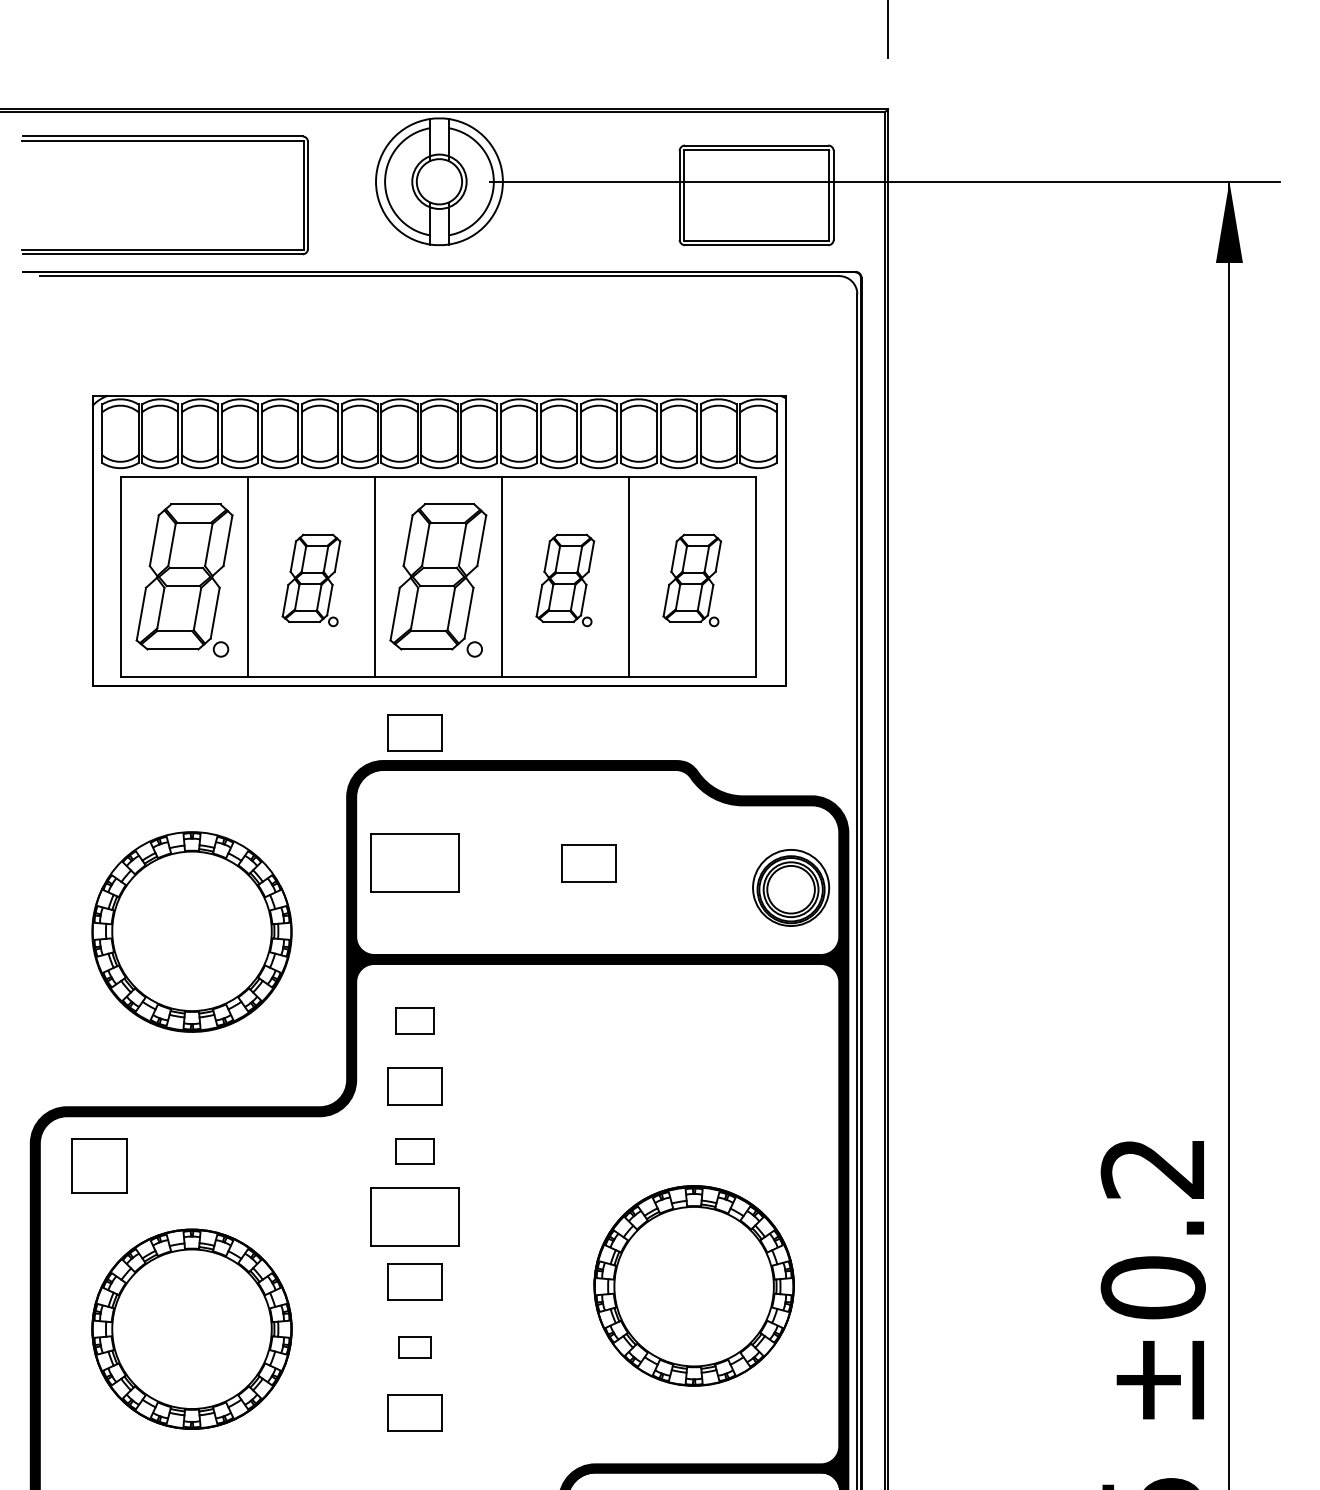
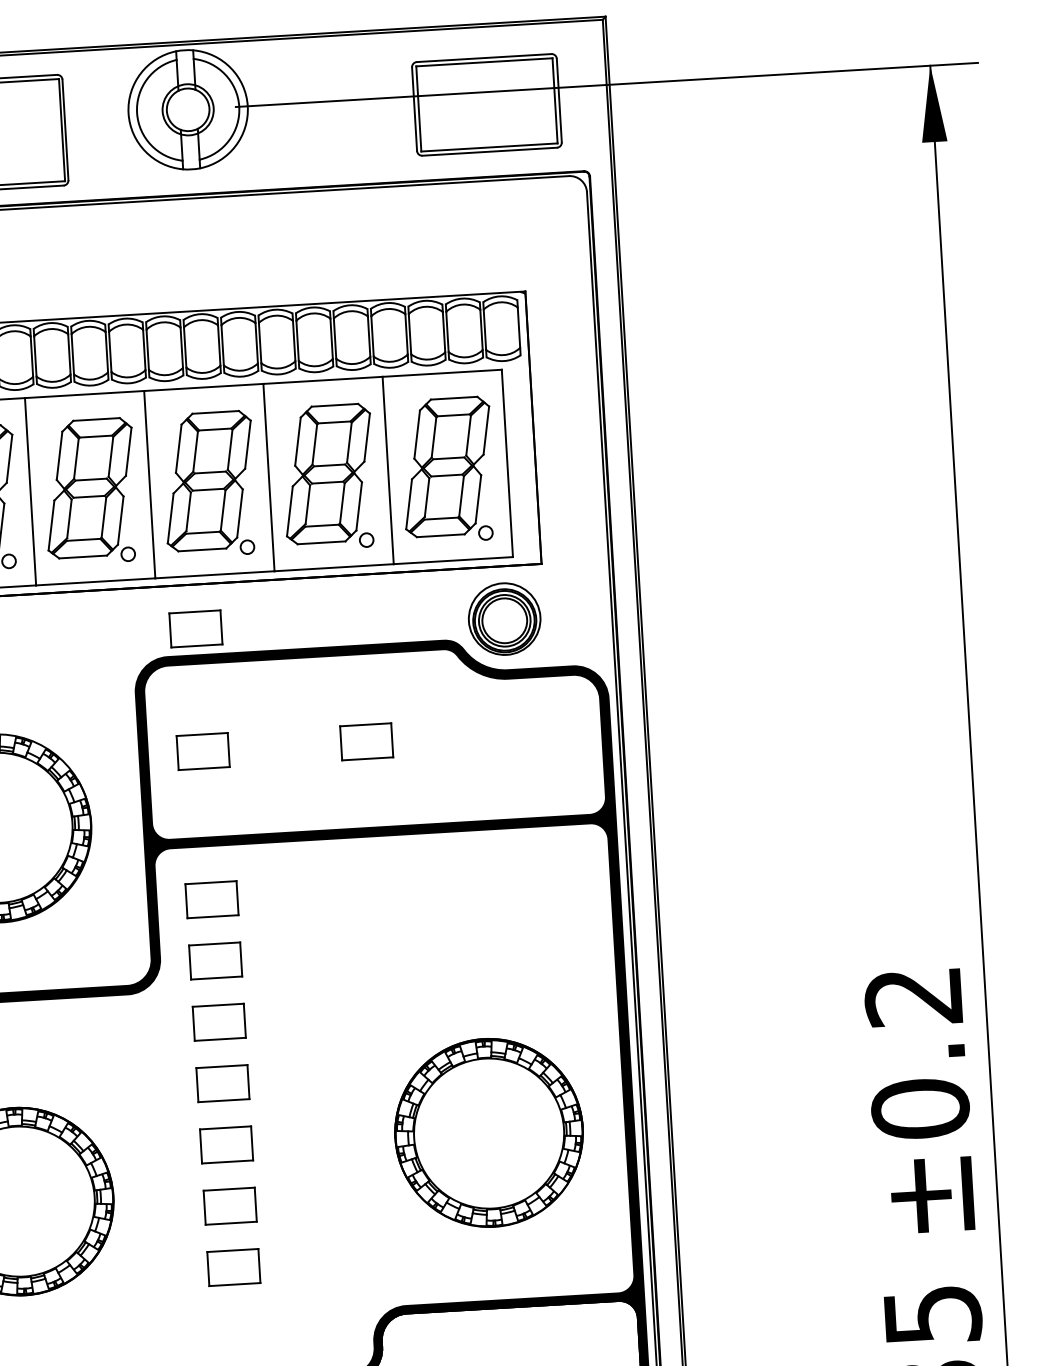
part: (311, 580) -> (90, 491), size x1.67
part: (565, 580) -> (328, 477), size x1.67
part: (692, 580) -> (448, 470), size x1.67
part: (414, 863) -> (202, 751), size x0.62
part: (791, 887) -> (505, 618), moved
part: (414, 1020) -> (211, 899), size x1.43
part: (414, 1151) -> (218, 1022), size x1.43
part: (414, 1216) -> (222, 1083), size x0.62
part: (414, 1347) -> (229, 1206), size x1.67

